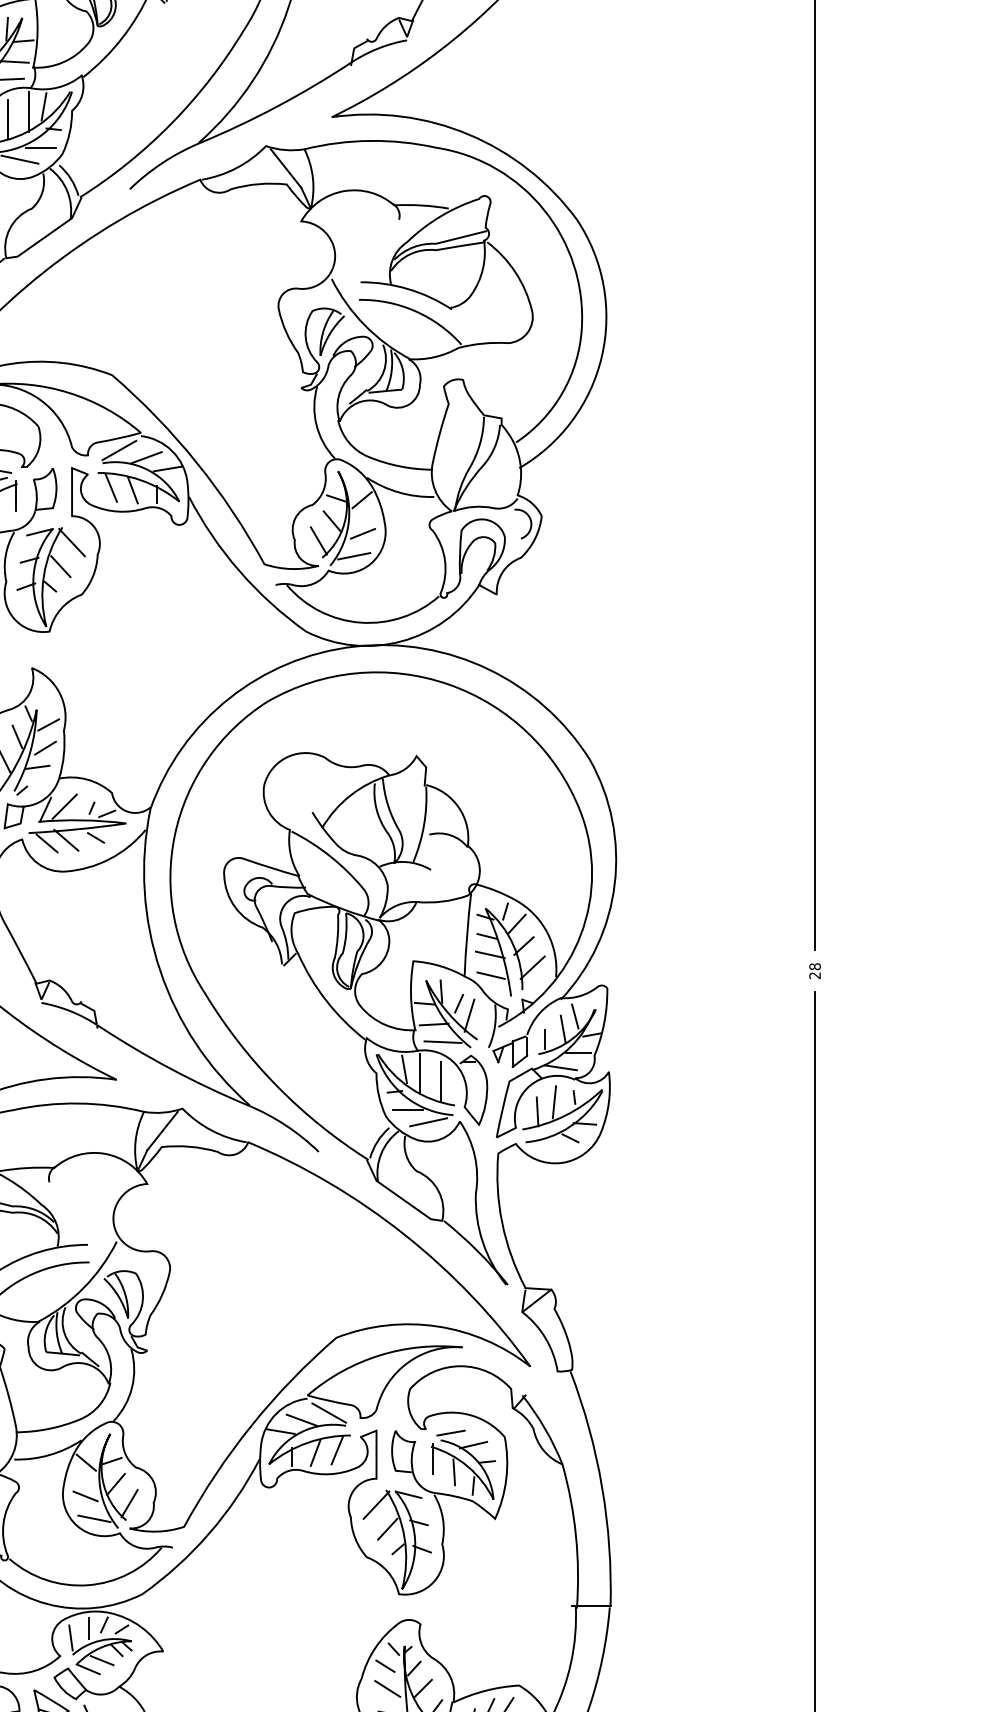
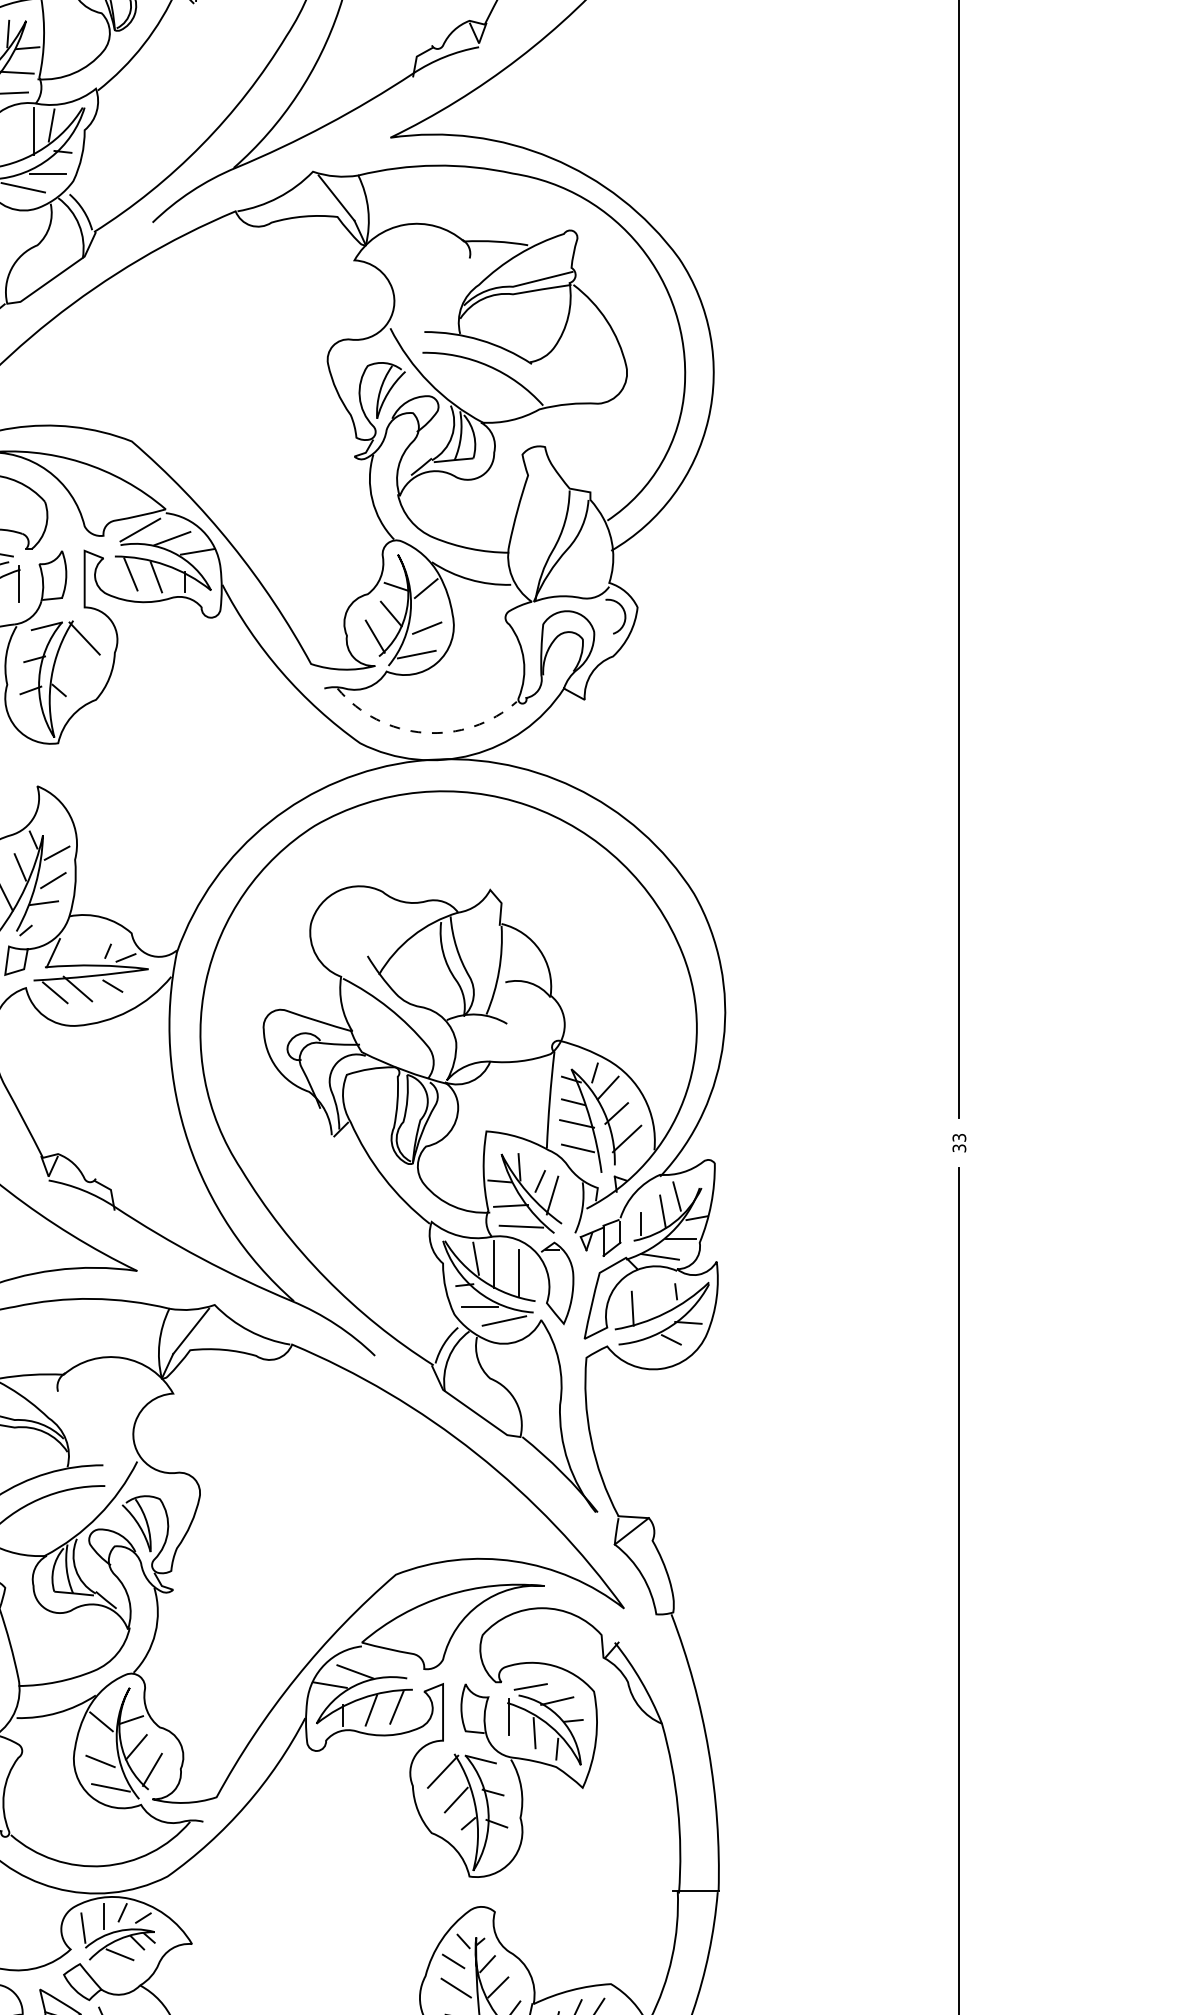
line: (8, 118) -> (9, 139), removed
line: (60, 566) -> (71, 666), removed
arc: (360, 622) -> (424, 732), solid -> dashed
line: (64, 806) -> (75, 949), removed
text: (815, 970) -> (959, 1142), 28 -> 33
line: (554, 1102) -> (652, 1297), removed
line: (329, 1413) -> (387, 1663), removed
line: (88, 1669) -> (104, 1965), removed

